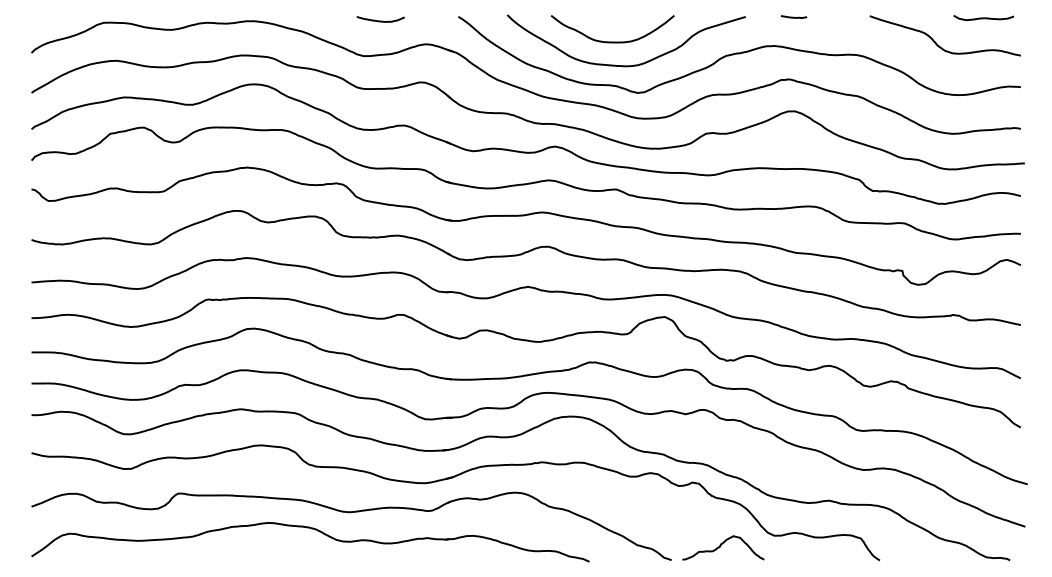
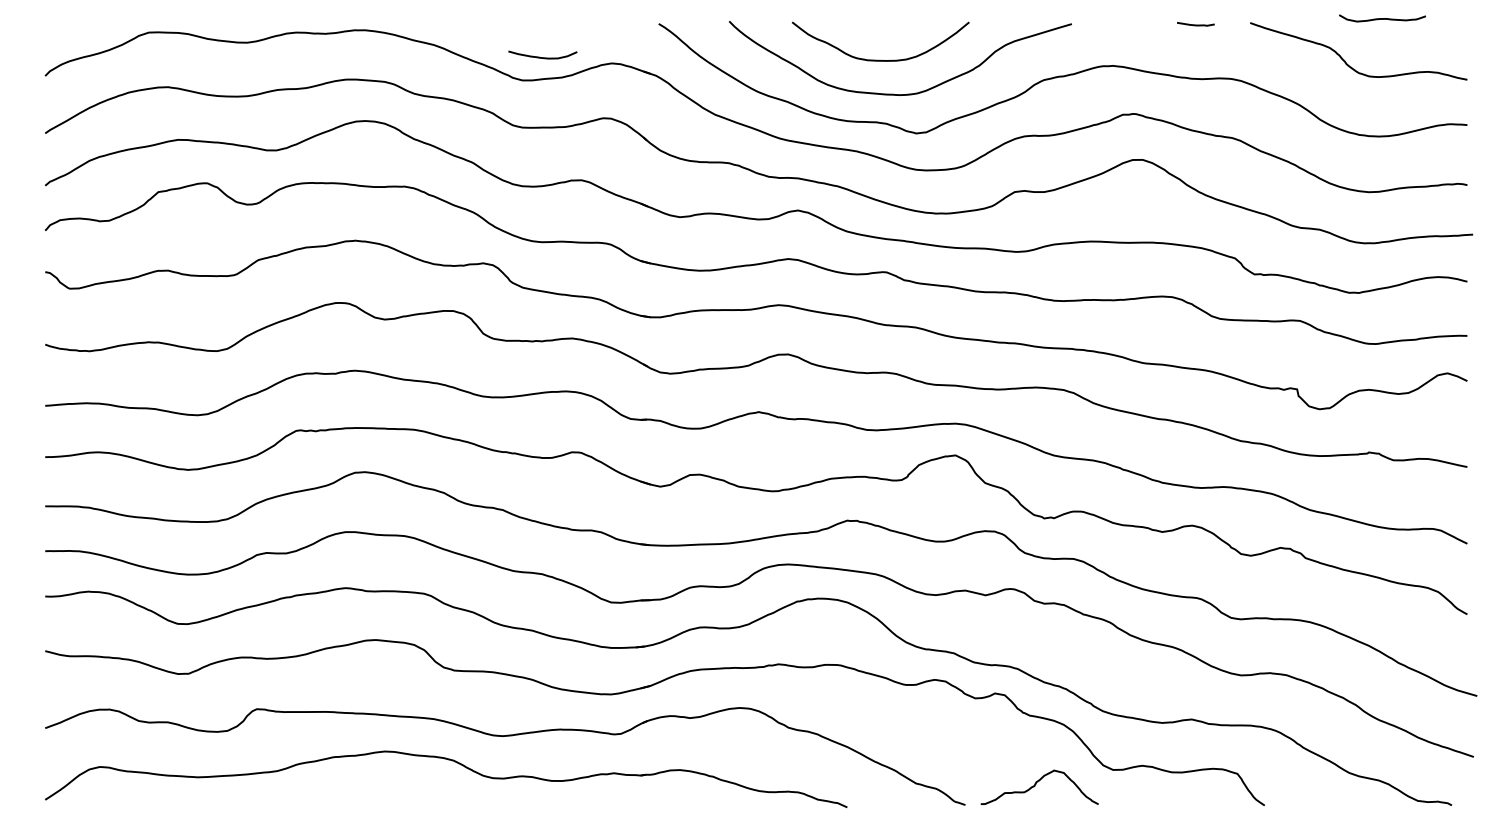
line: (793, 16) -> (1195, 23), moved
curve: (983, 17) -> (1382, 17), moved
curve: (380, 20) -> (542, 56), moved

